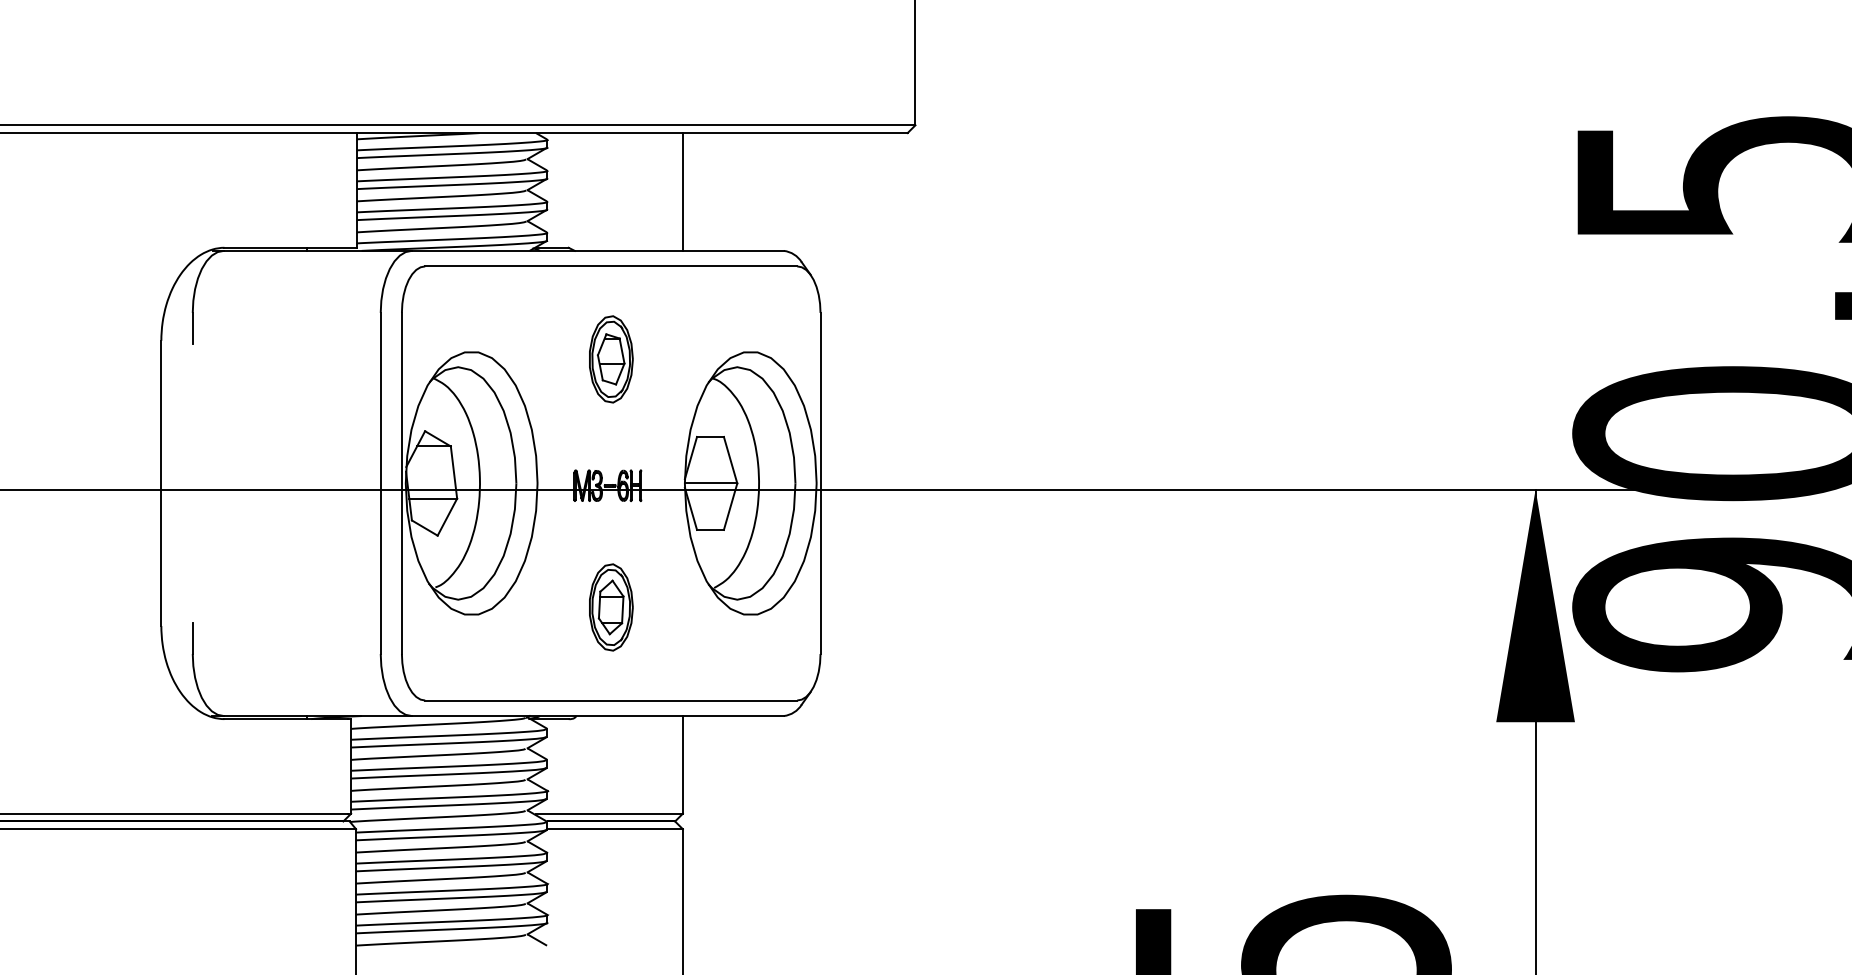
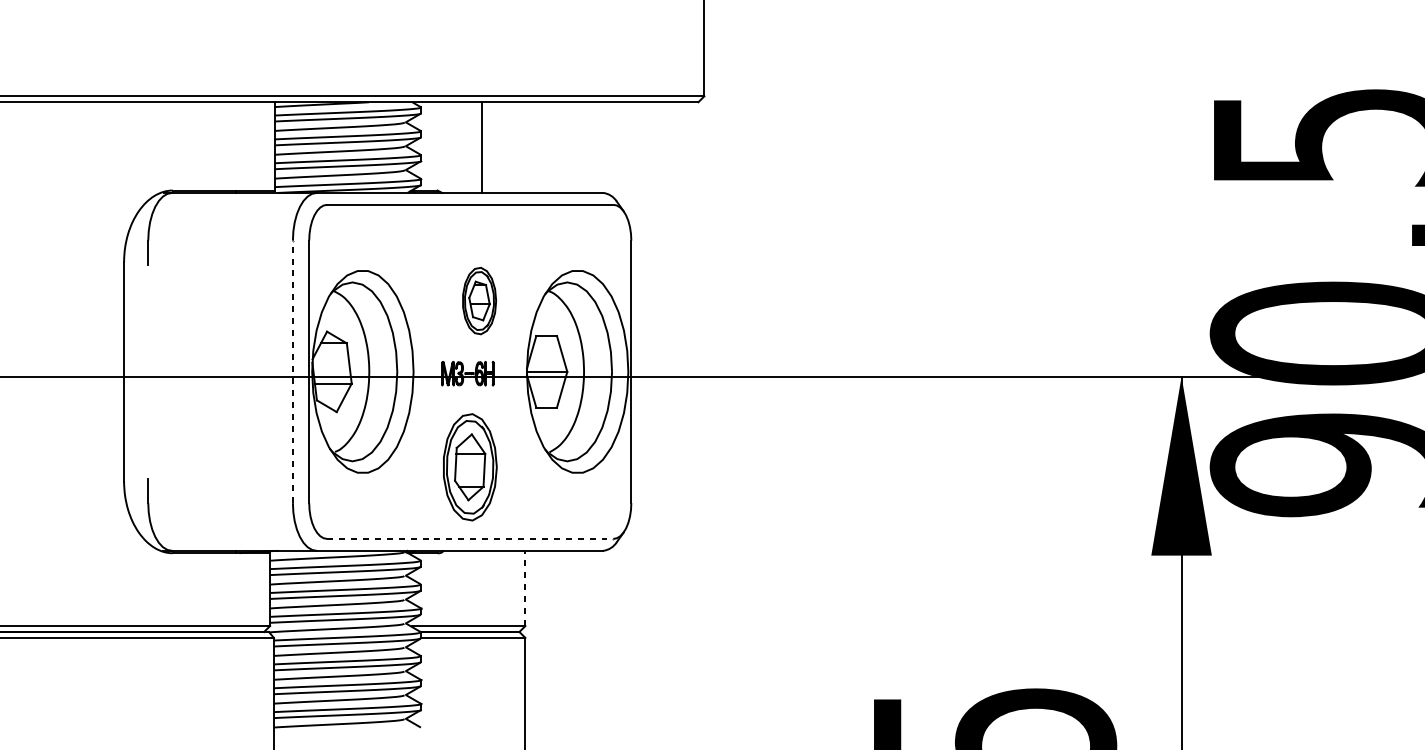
line: (682, 191) -> (482, 147), moved
part: (611, 359) -> (479, 301), moved
line: (380, 483) -> (292, 371), solid -> dashed
part: (611, 607) -> (470, 467), size x1.6
line: (611, 700) -> (470, 538), solid -> dashed
line: (682, 764) -> (525, 588), solid -> dashed

